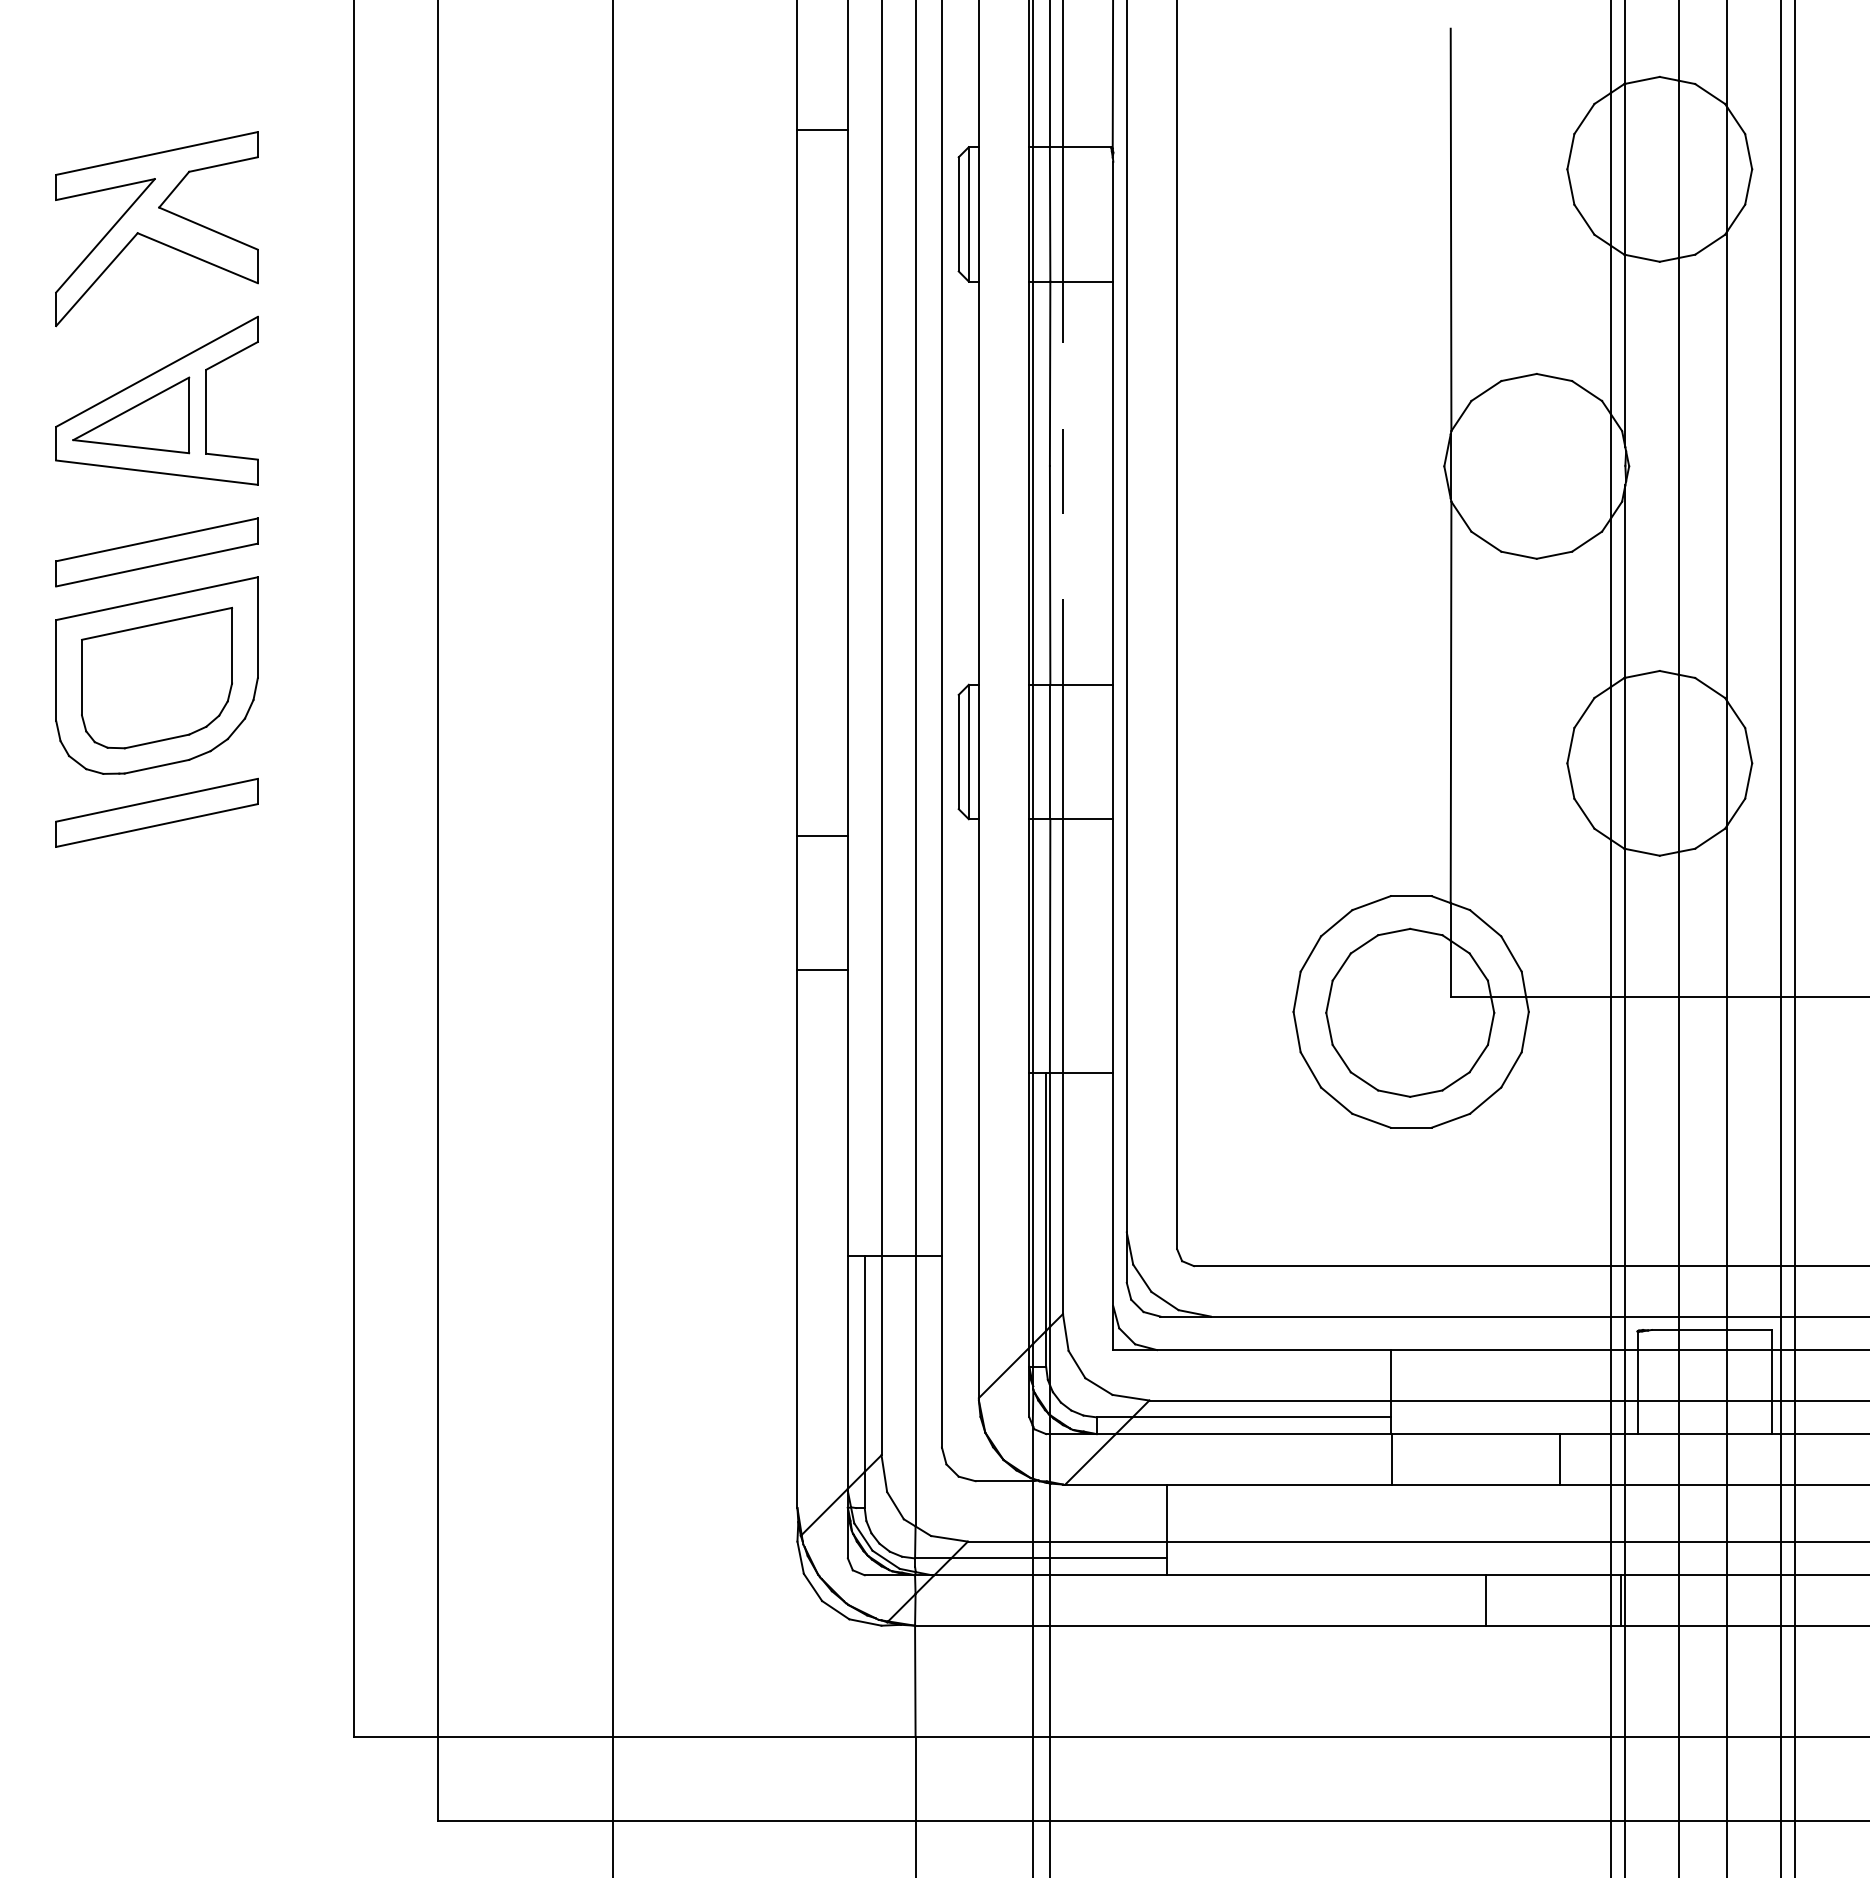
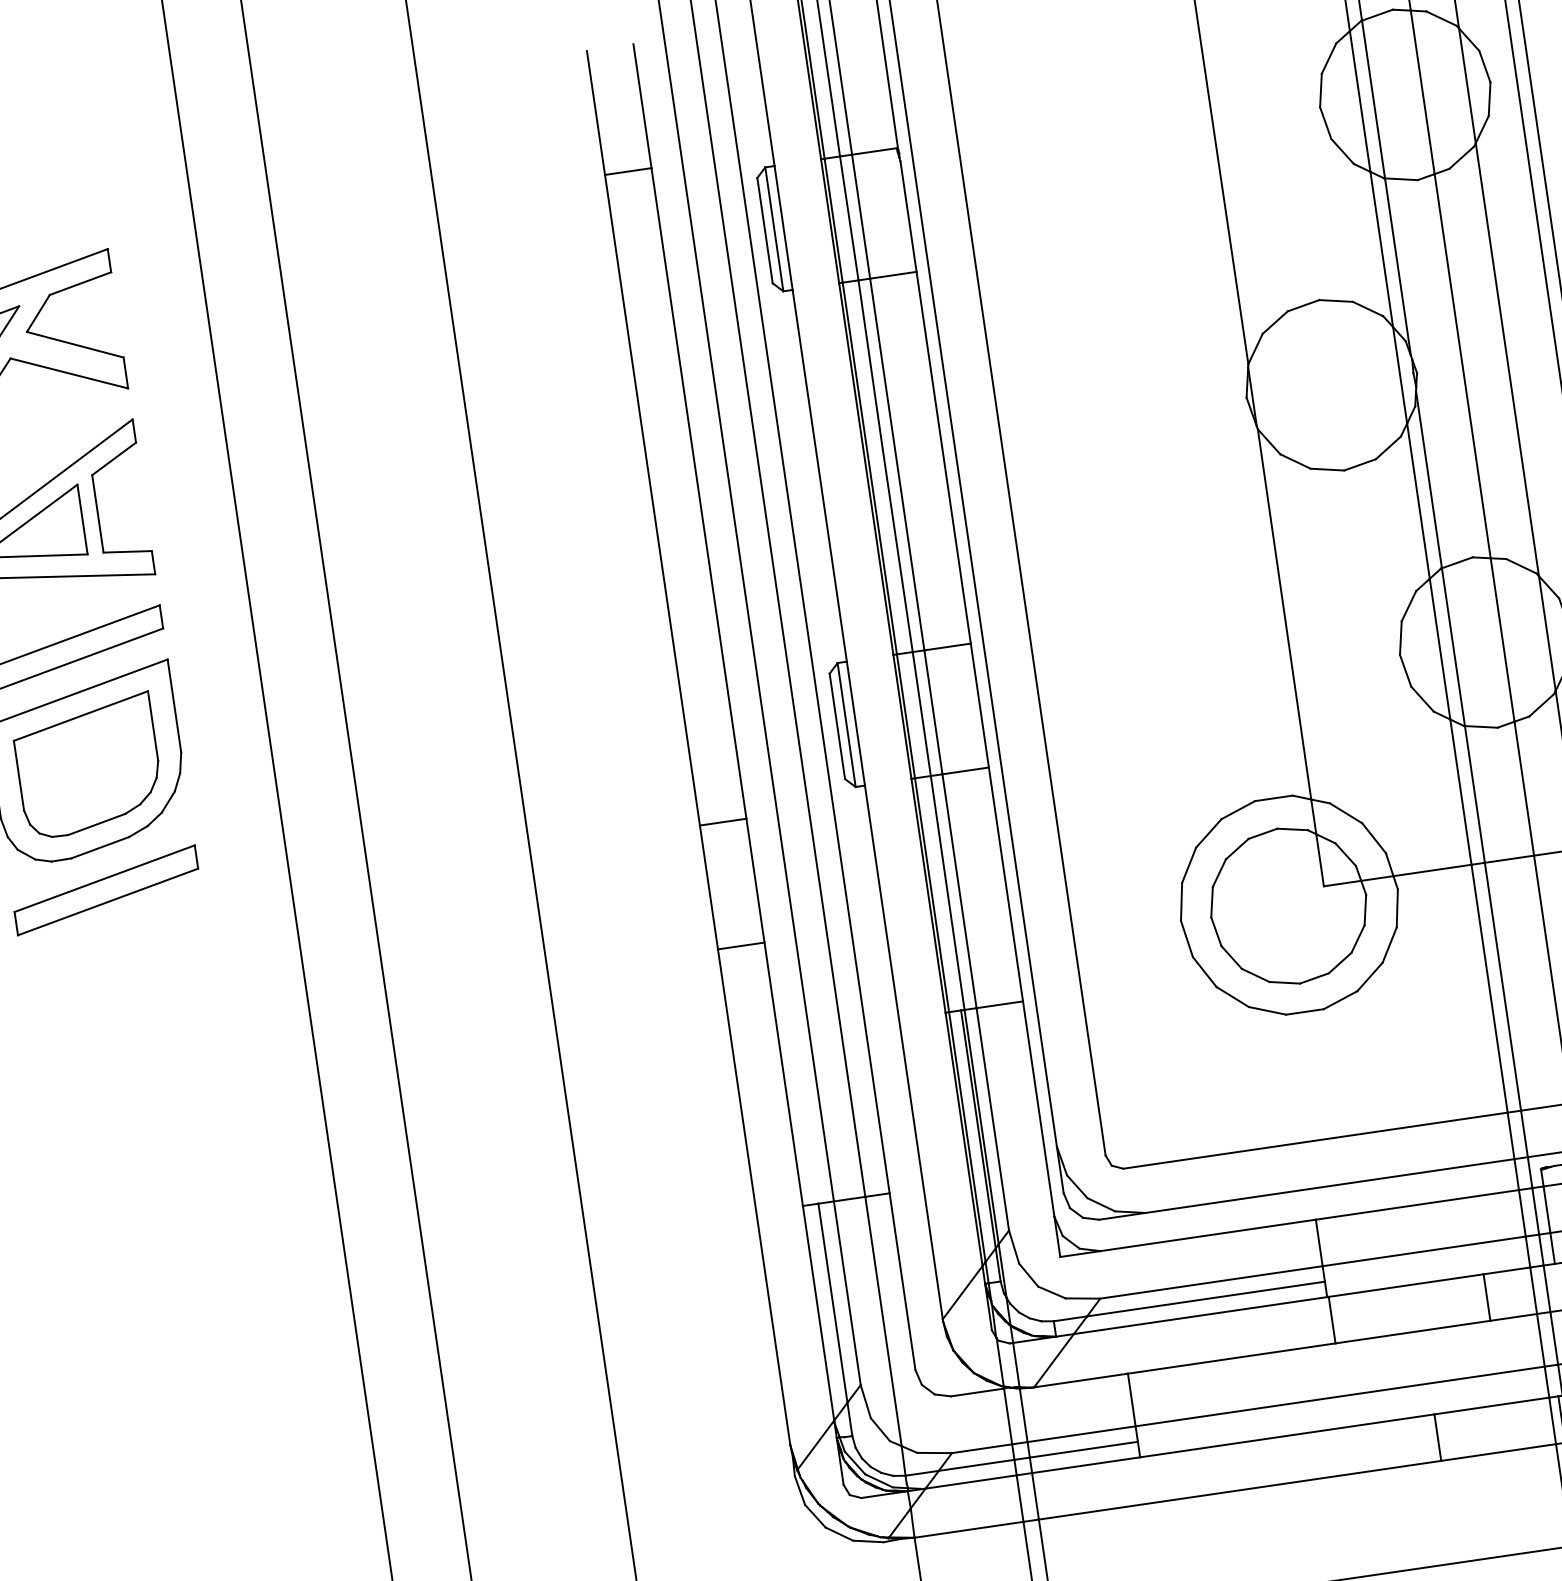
line: (1062, 483) -> (896, 464), dashed -> solid

